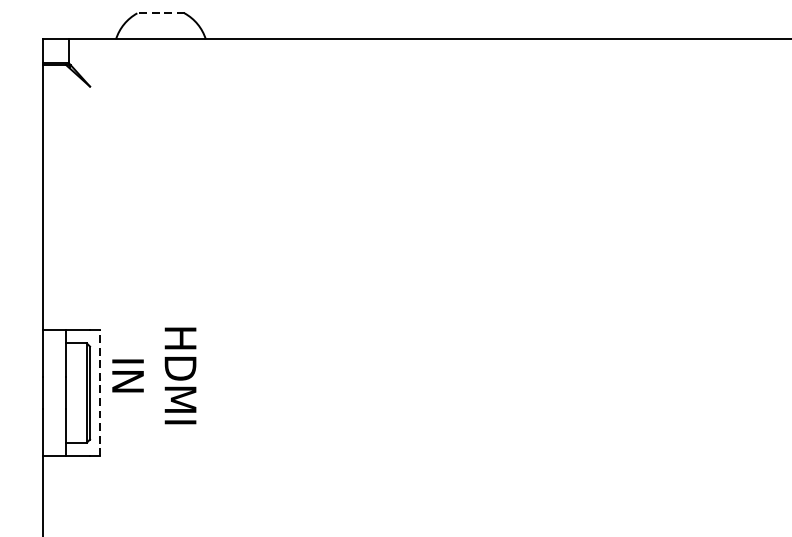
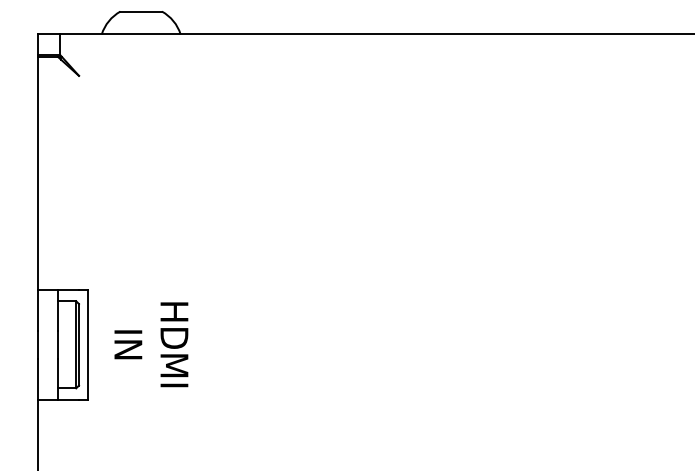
line: (161, 13) -> (141, 11), dashed -> solid
text: (154, 375) -> (151, 344), moved
line: (99, 392) -> (87, 344), dashed -> solid

